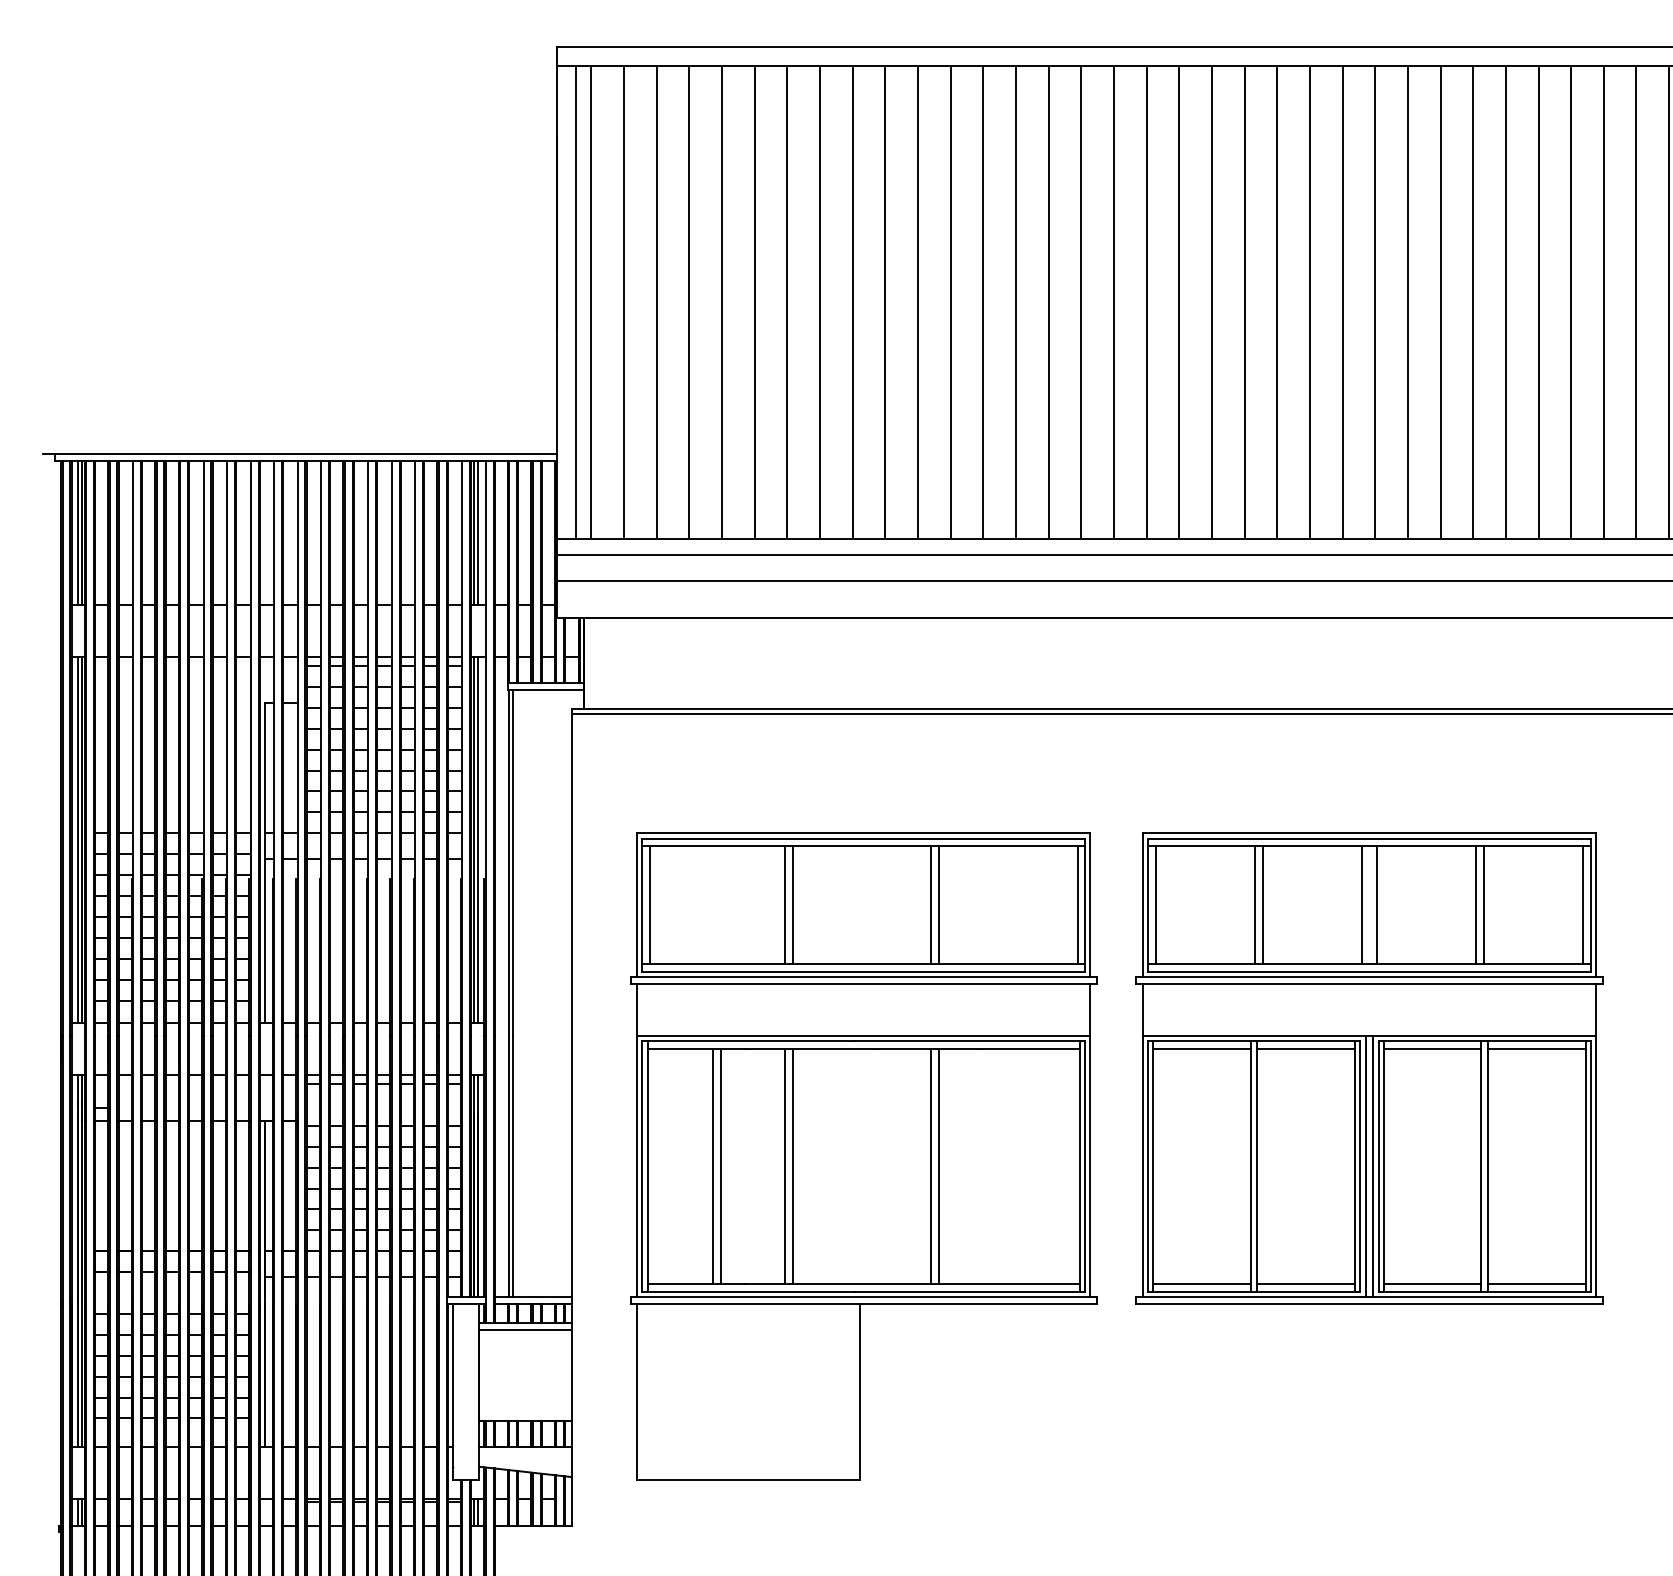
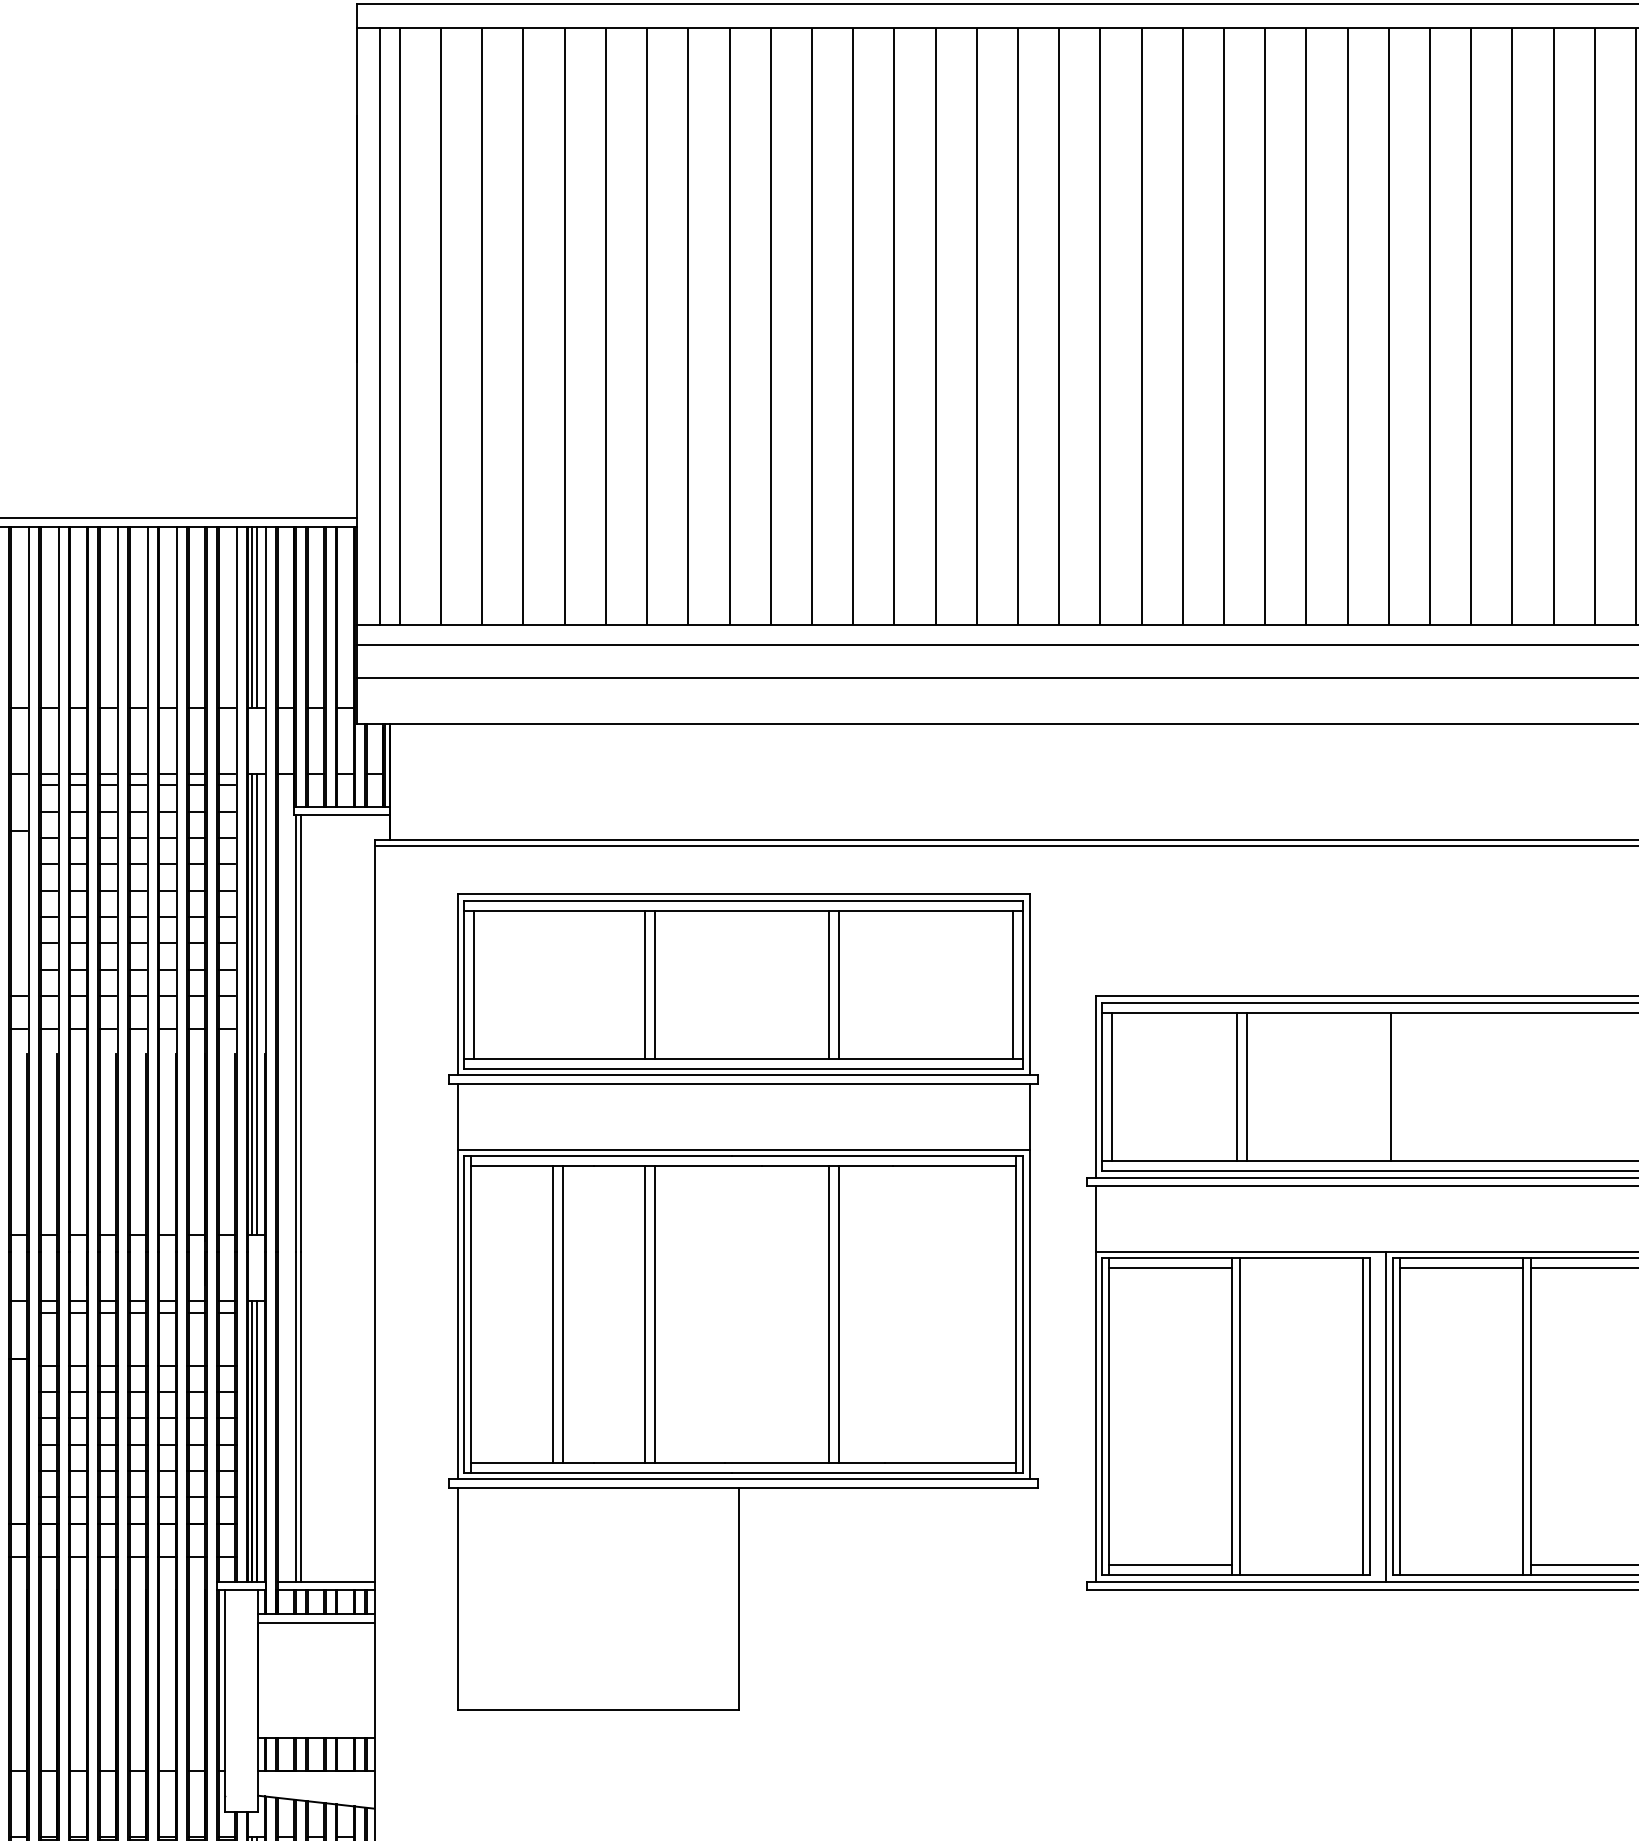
line: (1361, 904) -> (1371, 1086), removed
line: (1476, 904) -> (1516, 1086), removed
line: (1483, 904) -> (1525, 1086), removed
line: (1306, 1048) -> (1302, 1267), removed
part: (863, 1156) -> (743, 1301), moved
line: (1365, 1166) -> (1376, 1416), removed
line: (1306, 1283) -> (1302, 1564), removed
line: (1432, 1283) -> (1461, 1564), removed

